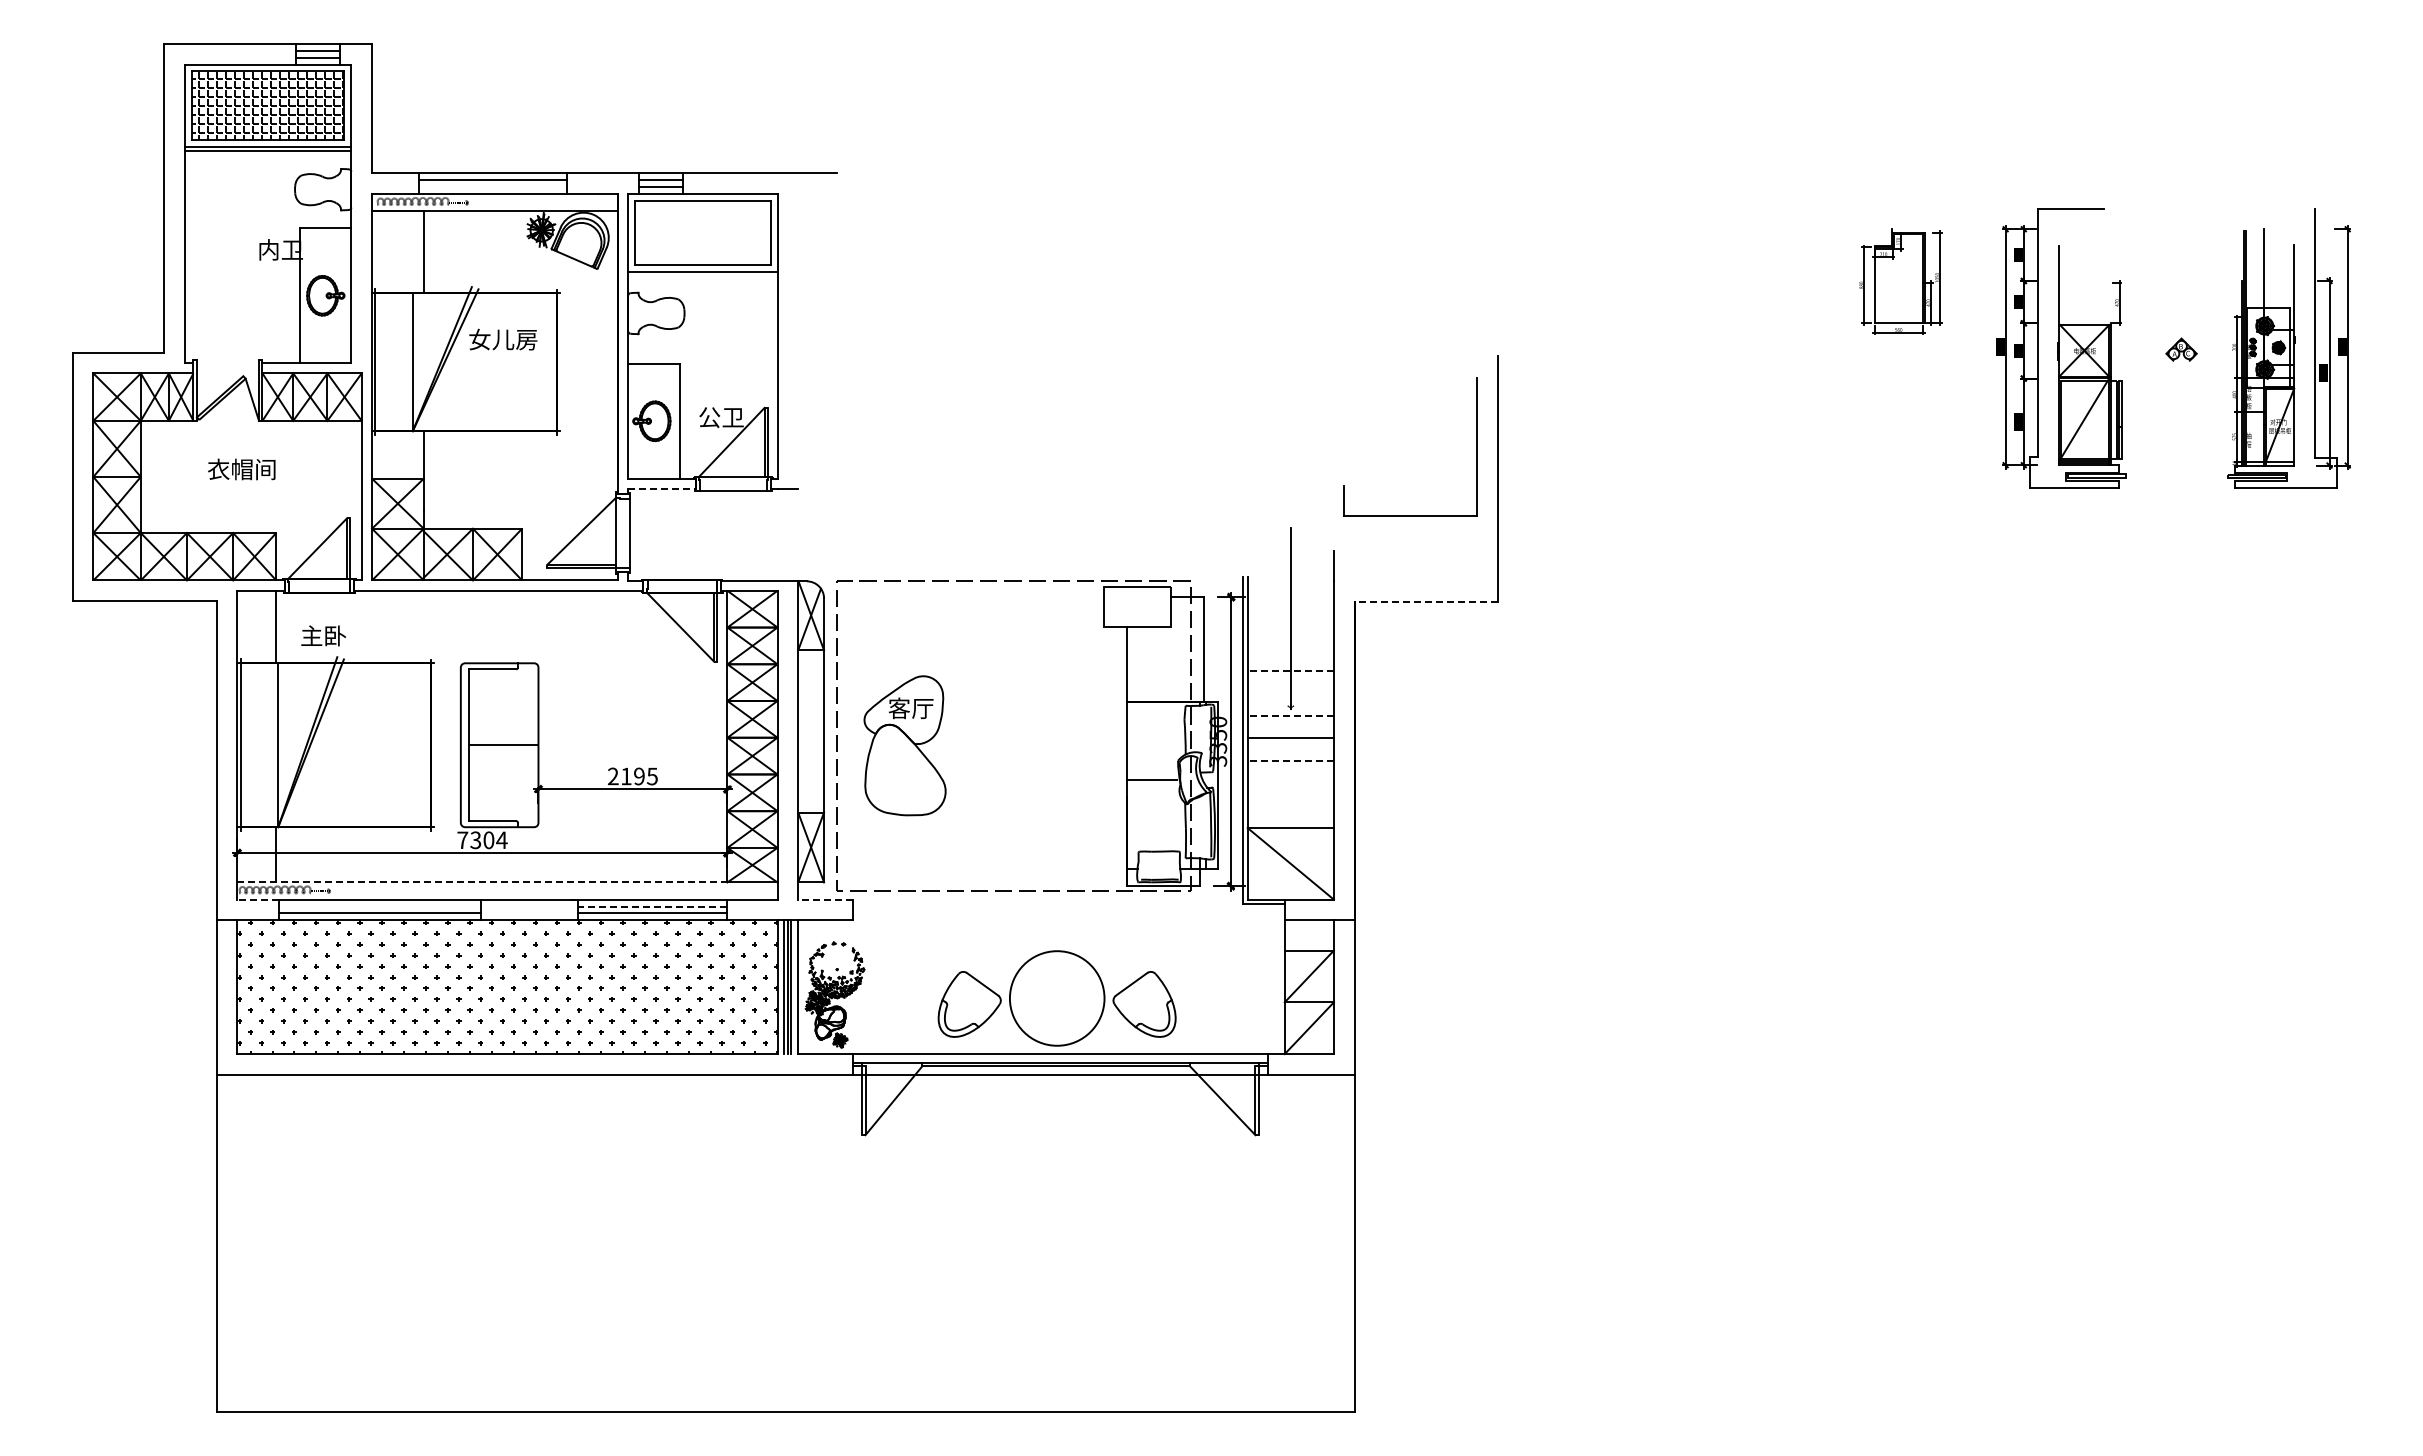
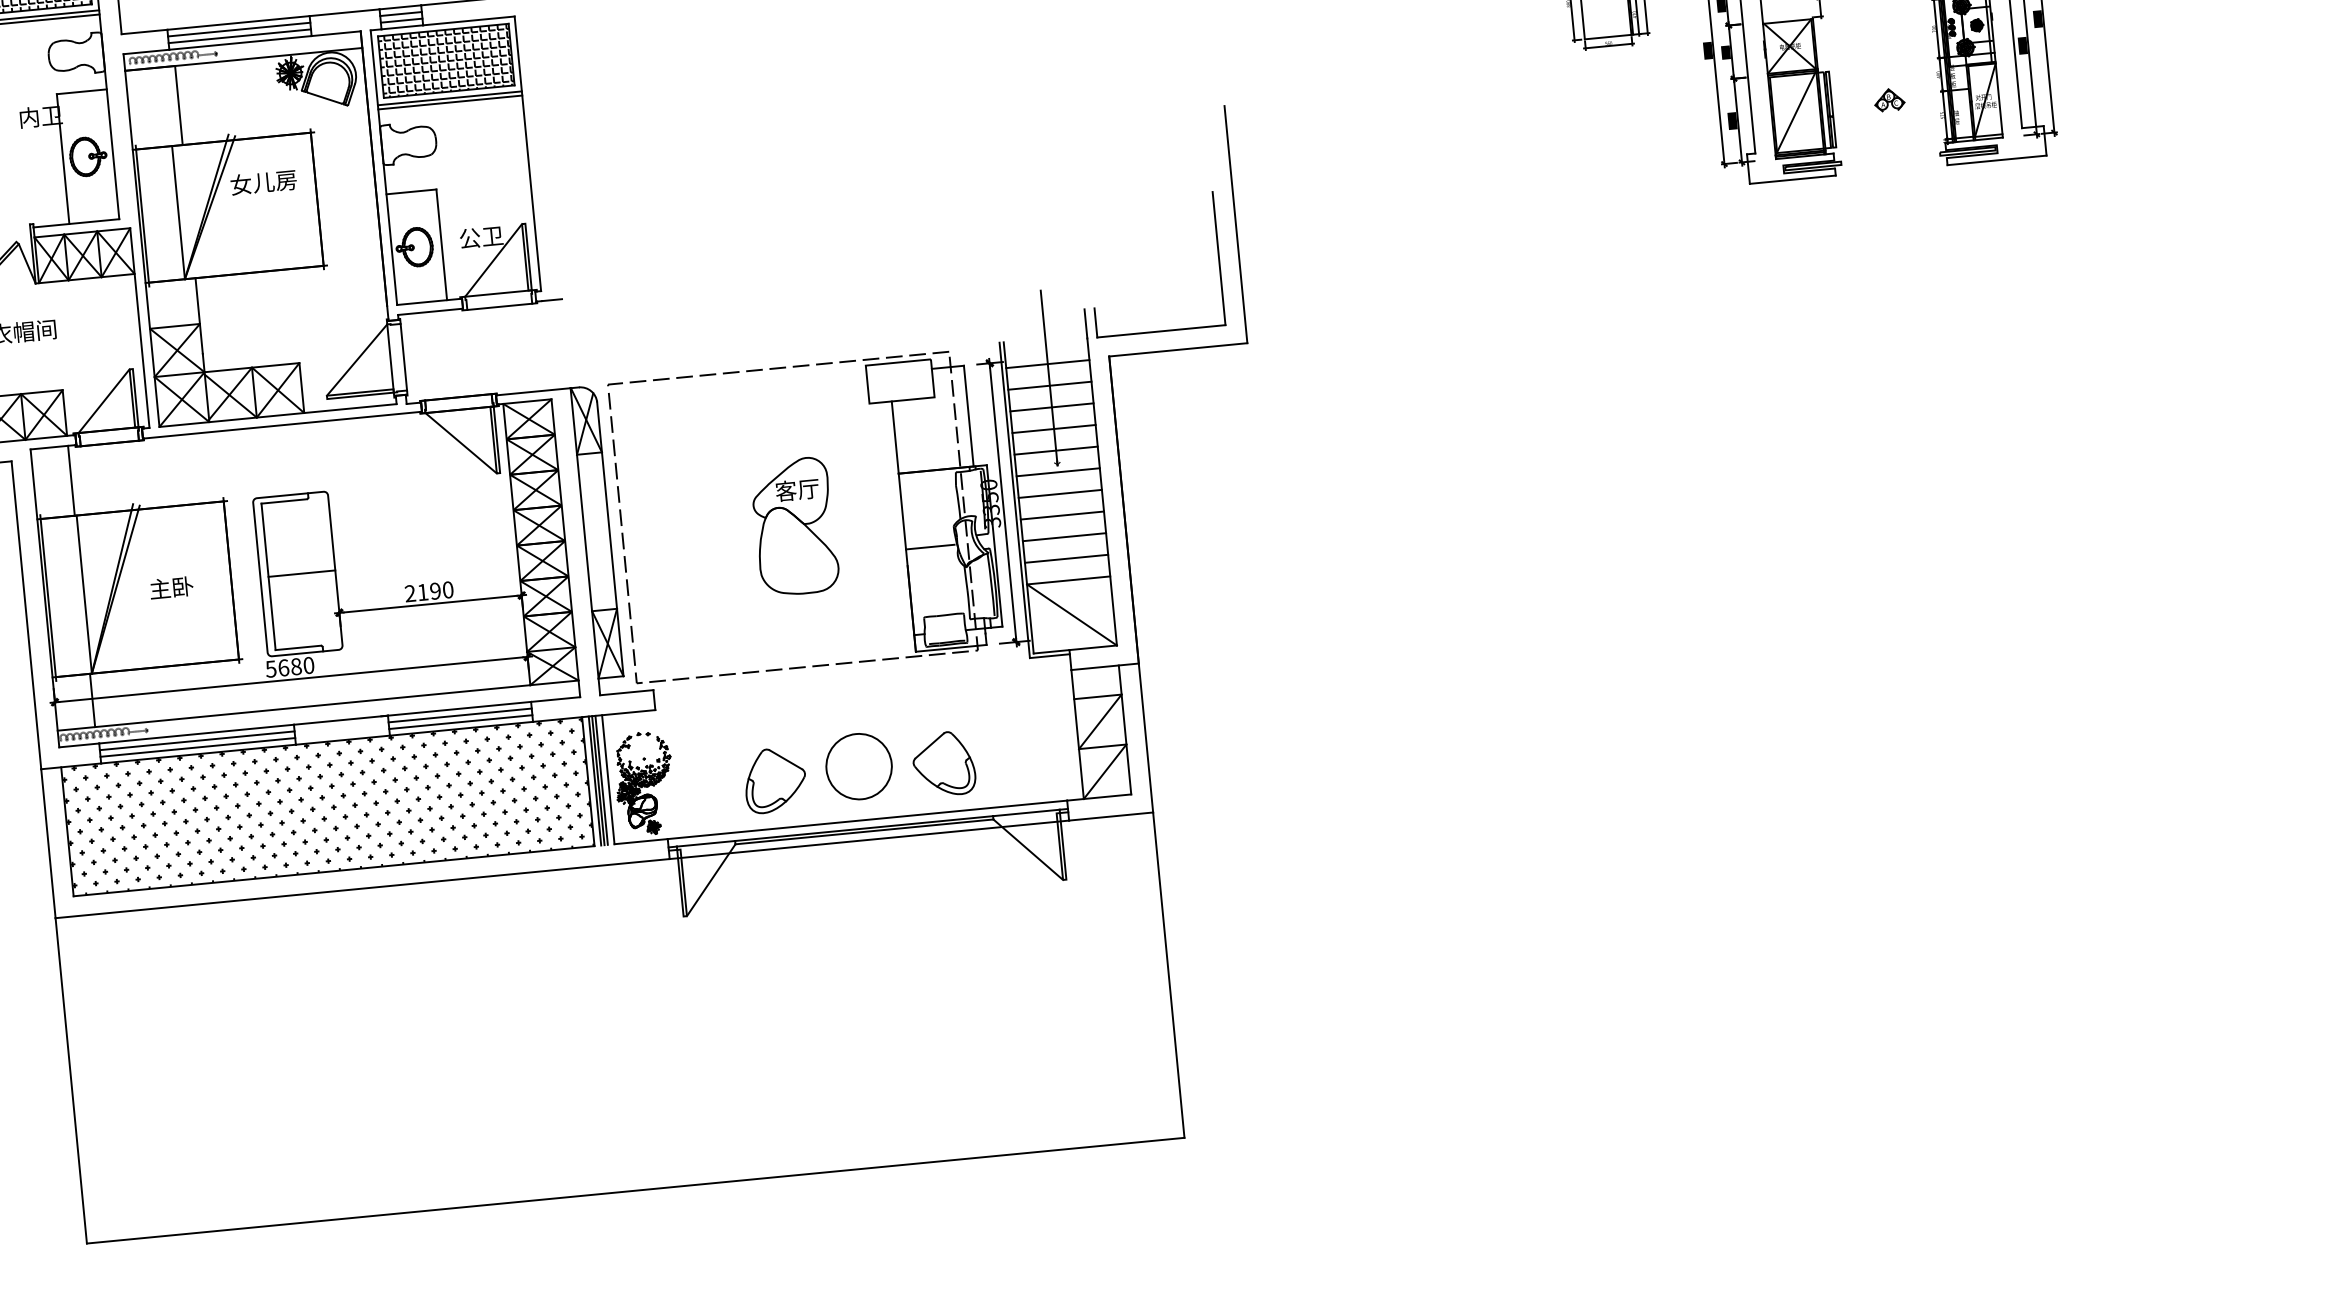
line: (493, 187) -> (240, 36), added
hatch: (702, 232) -> (445, 60), added
line: (702, 275) -> (449, 102), added
part: (2181, 349) -> (1889, 99), moved
part: (1476, 446) -> (1218, 257), moved
line: (661, 489) -> (430, 312), dashed -> solid
line: (1426, 602) -> (1178, 350), dashed -> solid
line: (1290, 603) -> (1047, 363), added
line: (1290, 626) -> (1049, 386), added
text: (323, 635) -> (171, 587), moved
line: (1290, 648) -> (1051, 407), added
line: (1290, 671) -> (1053, 429), dashed -> solid
line: (1290, 693) -> (1055, 450), added
line: (1290, 715) -> (1057, 471), dashed -> solid
part: (904, 745) -> (794, 526), moved
line: (1290, 760) -> (1062, 515), dashed -> solid
text: (652, 776) -> (448, 589), 2195 -> 2190
line: (1290, 783) -> (1064, 537), added
line: (1290, 805) -> (1066, 558), added
text: (482, 840) -> (290, 667), 7304 -> 5680
line: (482, 882) -> (294, 708), dashed -> solid
line: (258, 899) -> (79, 745), dashed -> solid
line: (825, 899) -> (626, 692), dashed -> solid
line: (379, 906) -> (196, 740), added
line: (651, 906) -> (459, 715), dashed -> solid
circle: (1056, 998) -> (858, 766), size x0.71

